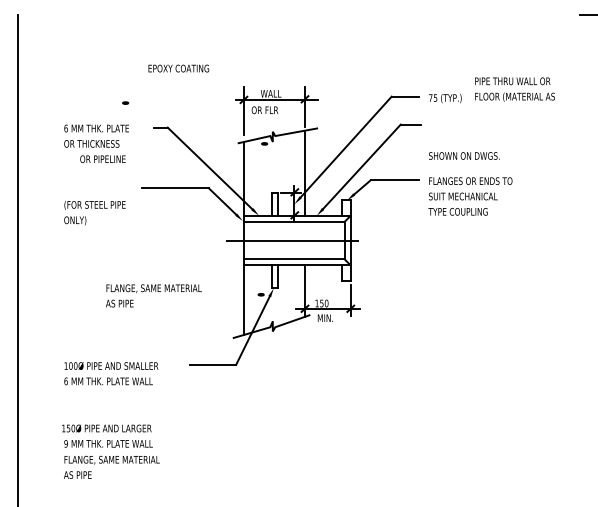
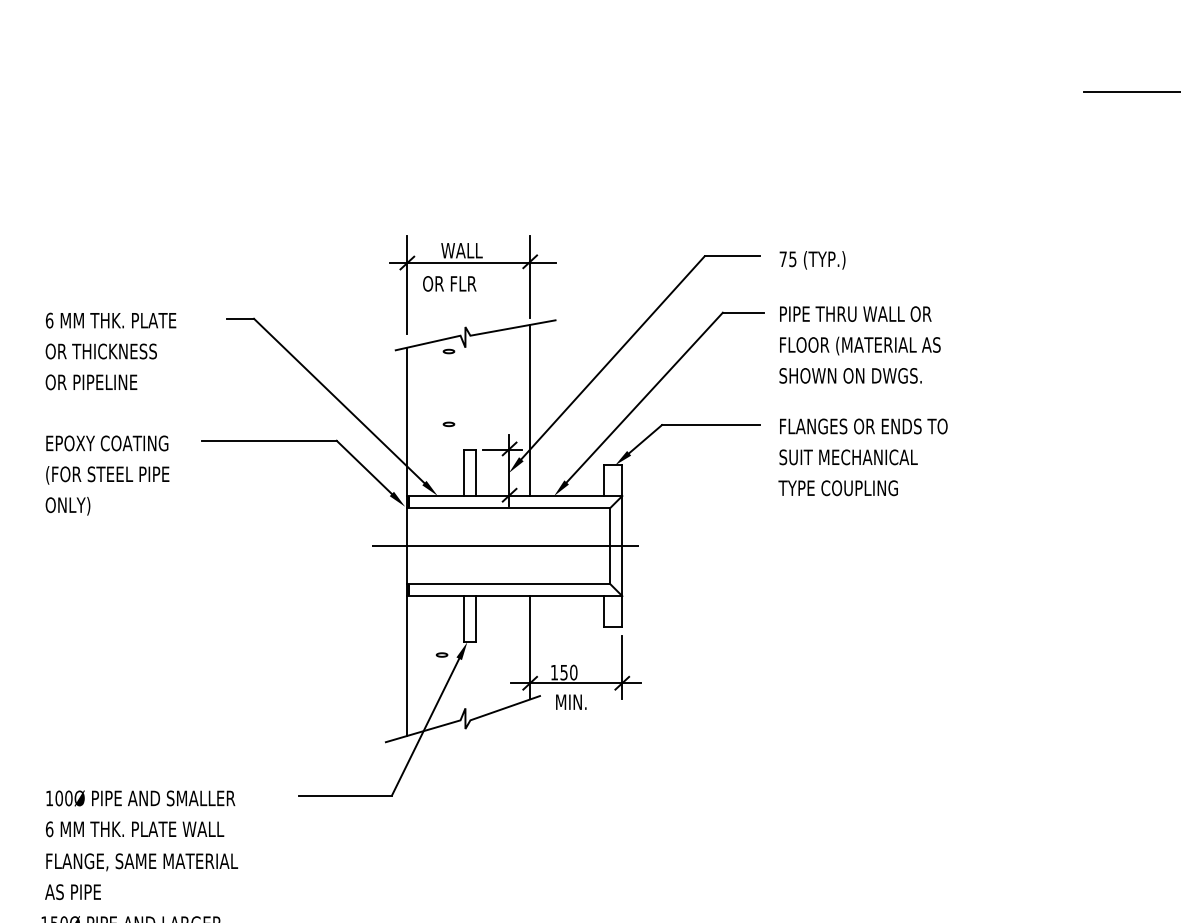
text: (178, 68) -> (106, 443), moved
text: (514, 89) -> (859, 330), moved
part: (125, 102) -> (448, 423), moved
text: (102, 159) -> (90, 382), moved
text: (153, 295) -> (140, 875), moved

